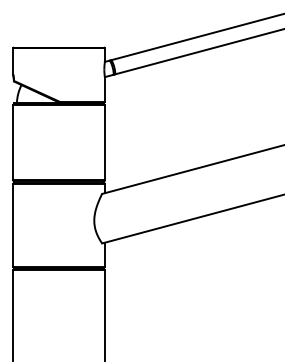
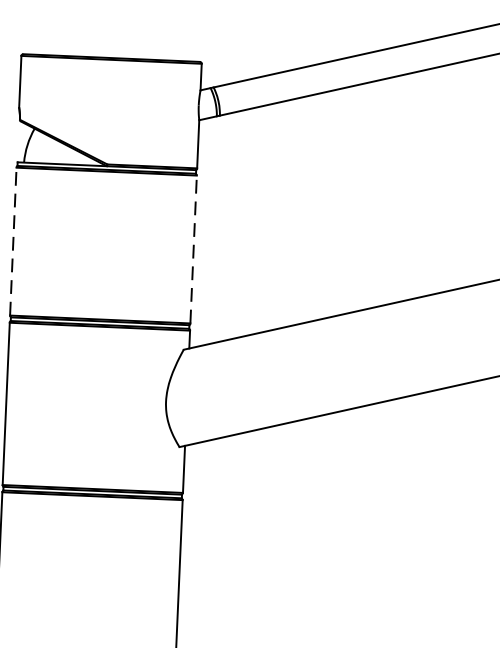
line: (13, 142) -> (13, 240), solid -> dashed
line: (104, 142) -> (192, 248), solid -> dashed

